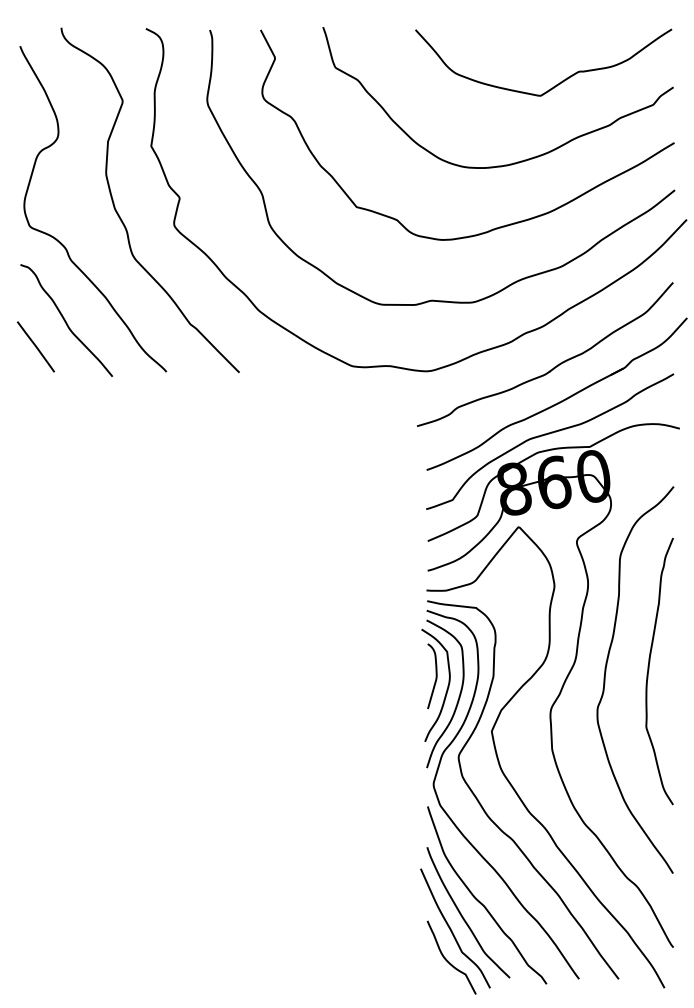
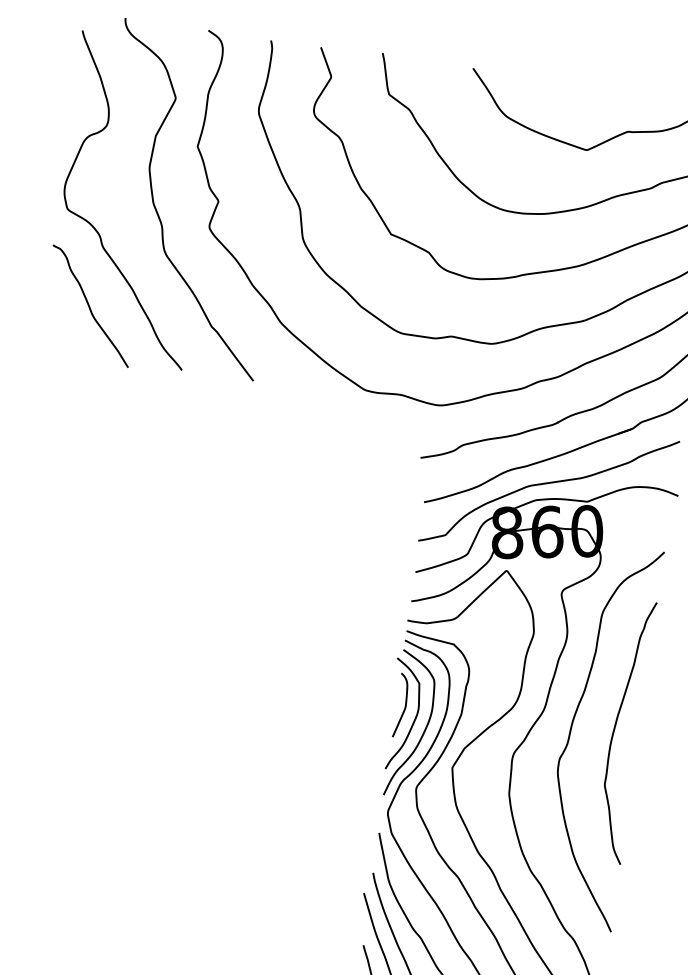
line: (35, 346) -> (56, 327), removed

